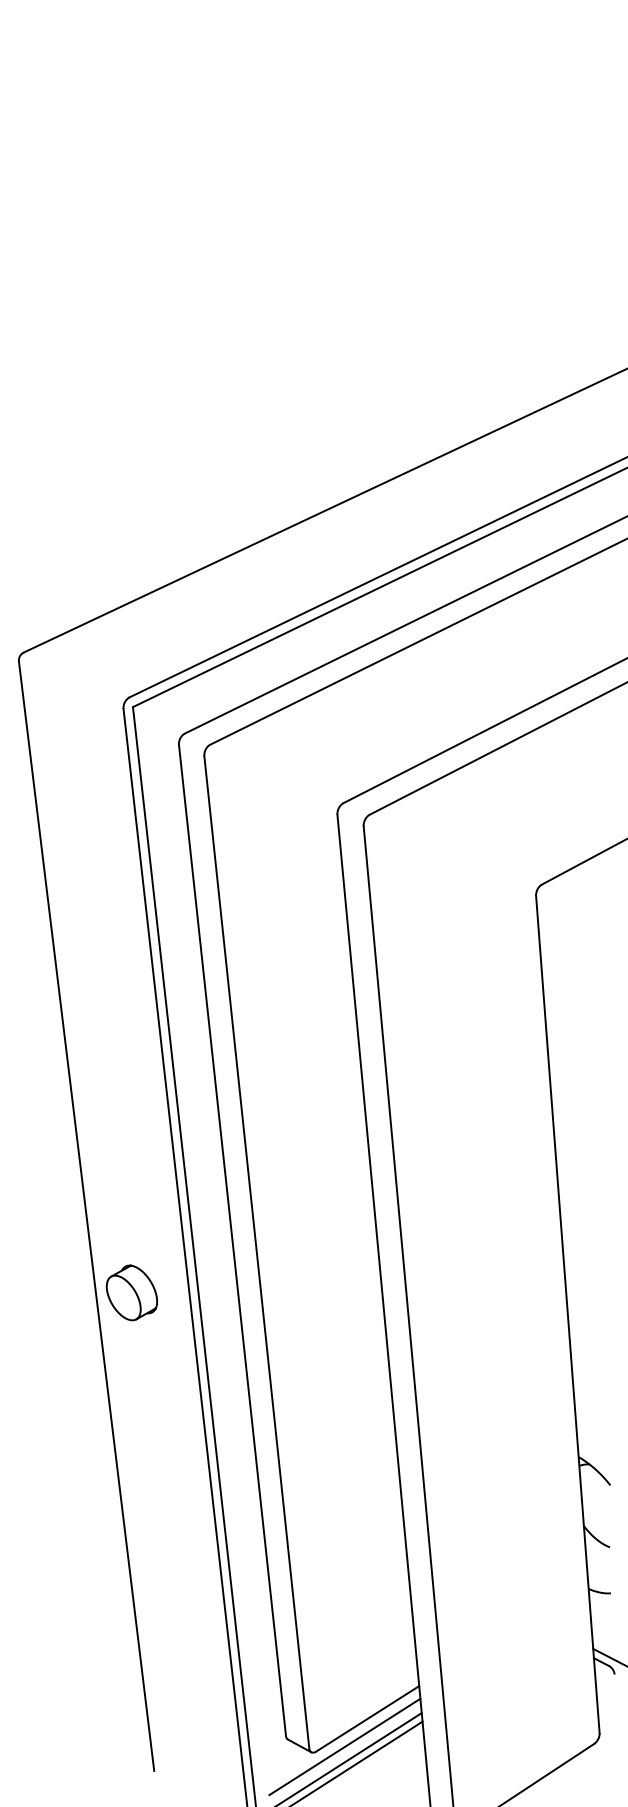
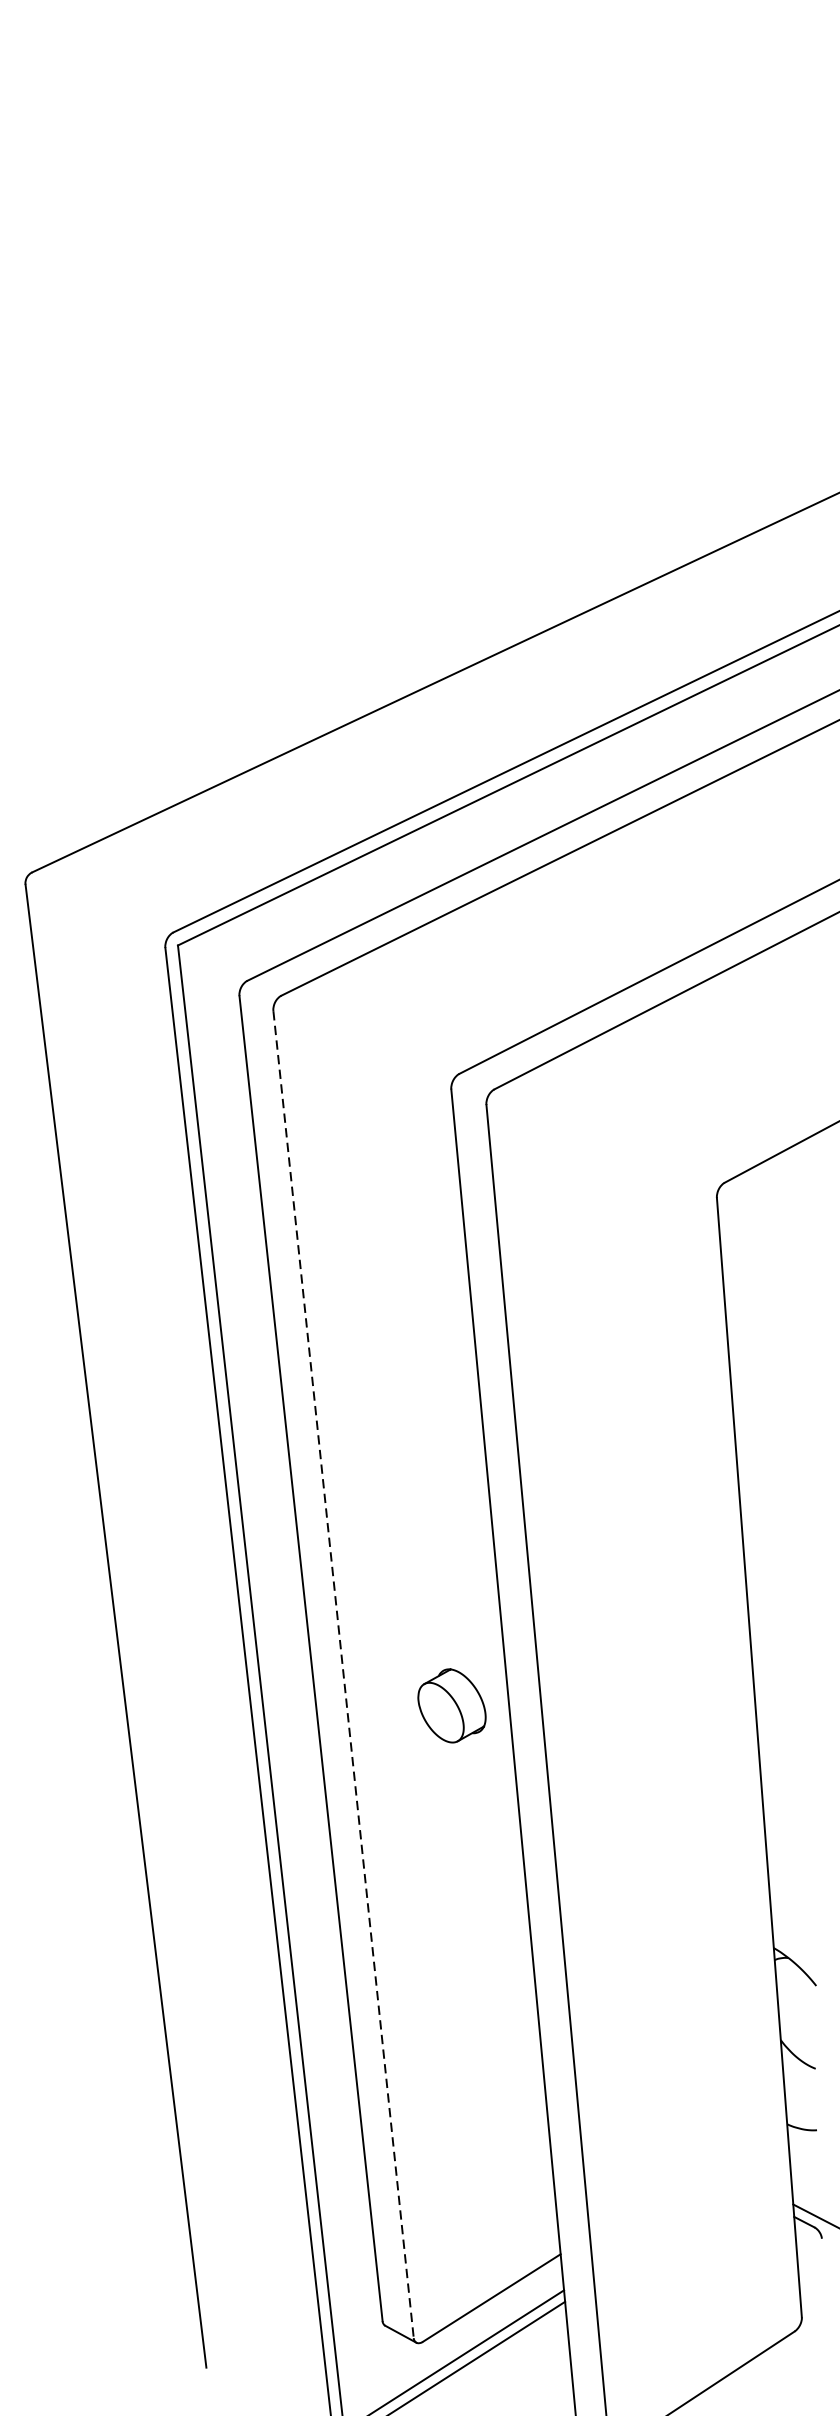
line: (256, 1253) -> (343, 1675), solid -> dashed
part: (131, 1292) -> (451, 1705), moved
line: (344, 1746) -> (460, 2335), removed

